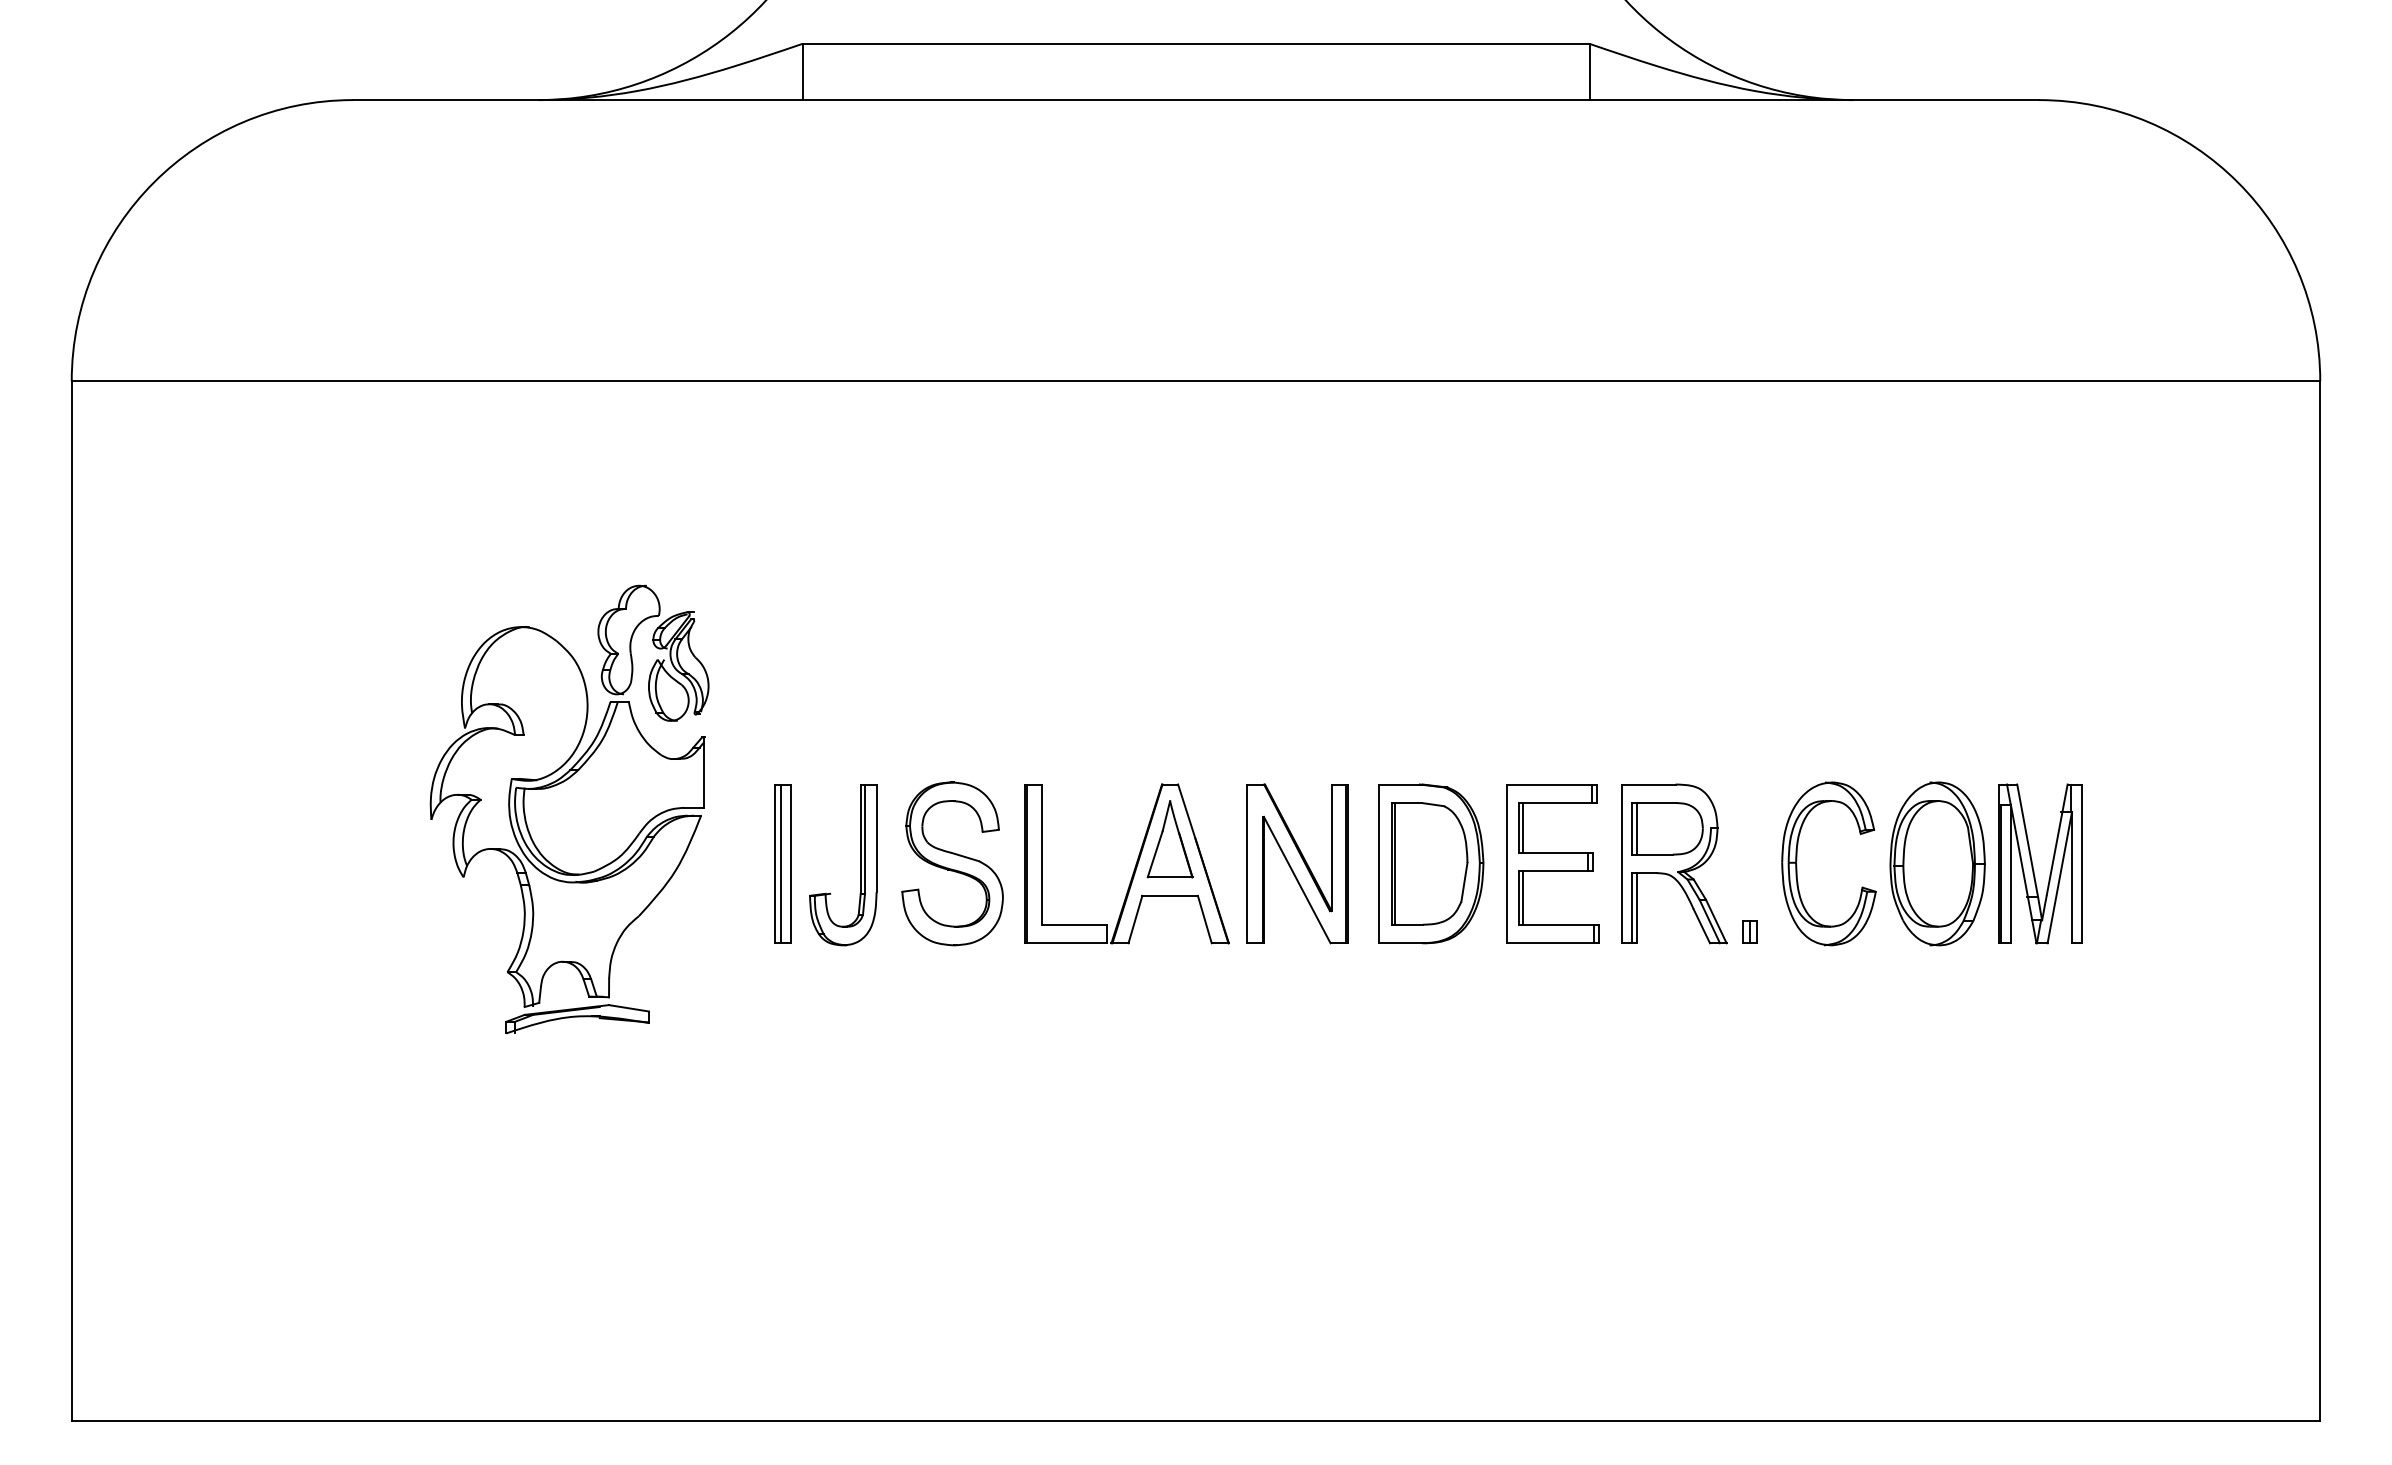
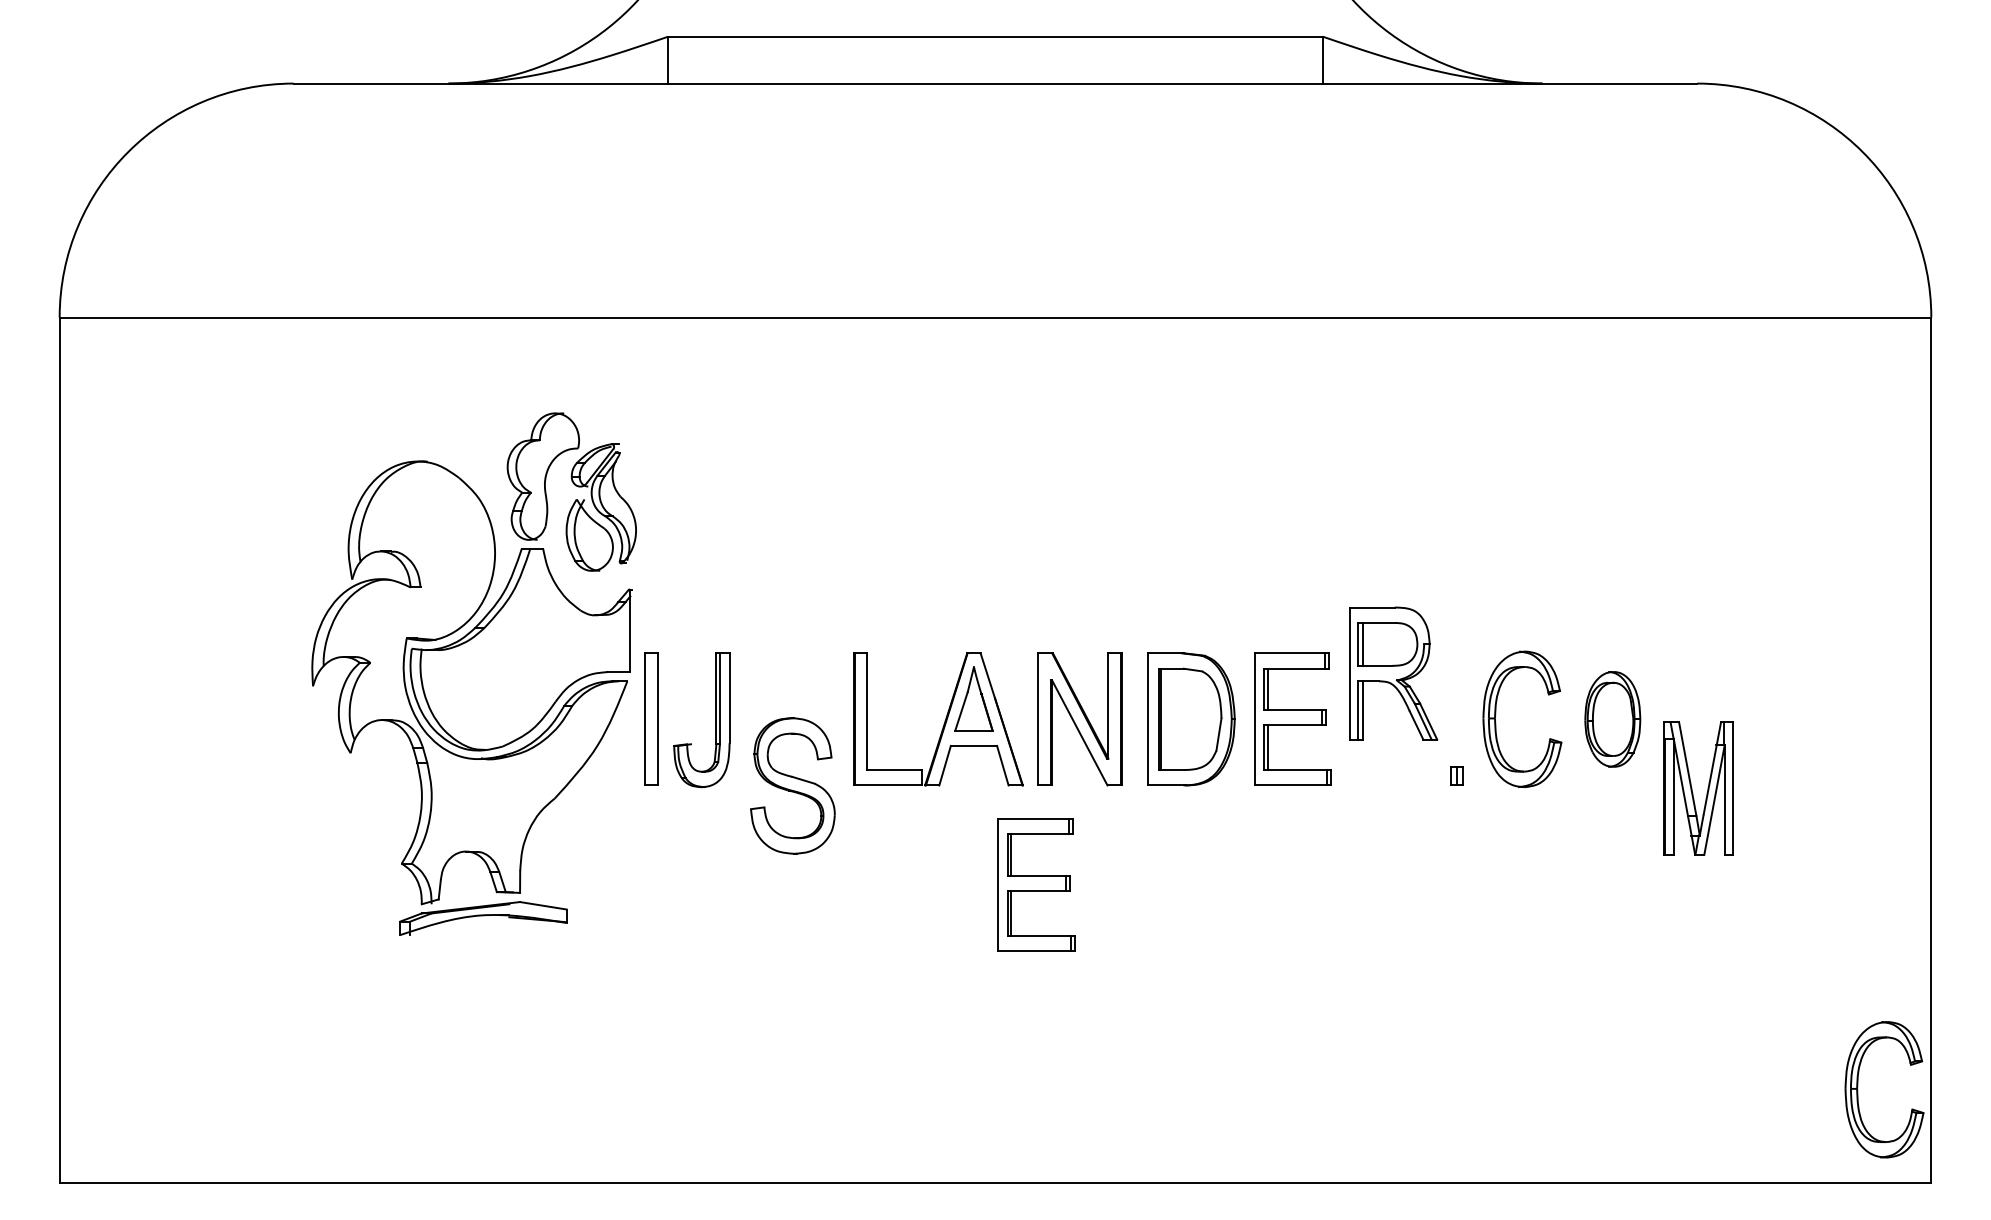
part: (569, 809) -> (474, 674), size x1.4
line: (780, 863) -> (649, 719), removed
part: (952, 863) -> (792, 785), moved
part: (1674, 863) -> (1393, 673), moved
part: (1937, 863) -> (1612, 719), size x0.7
part: (2033, 865) -> (1692, 789), moved
part: (1244, 1062) -> (1035, 884), added
part: (2232, 1309) -> (1858, 1090), added

